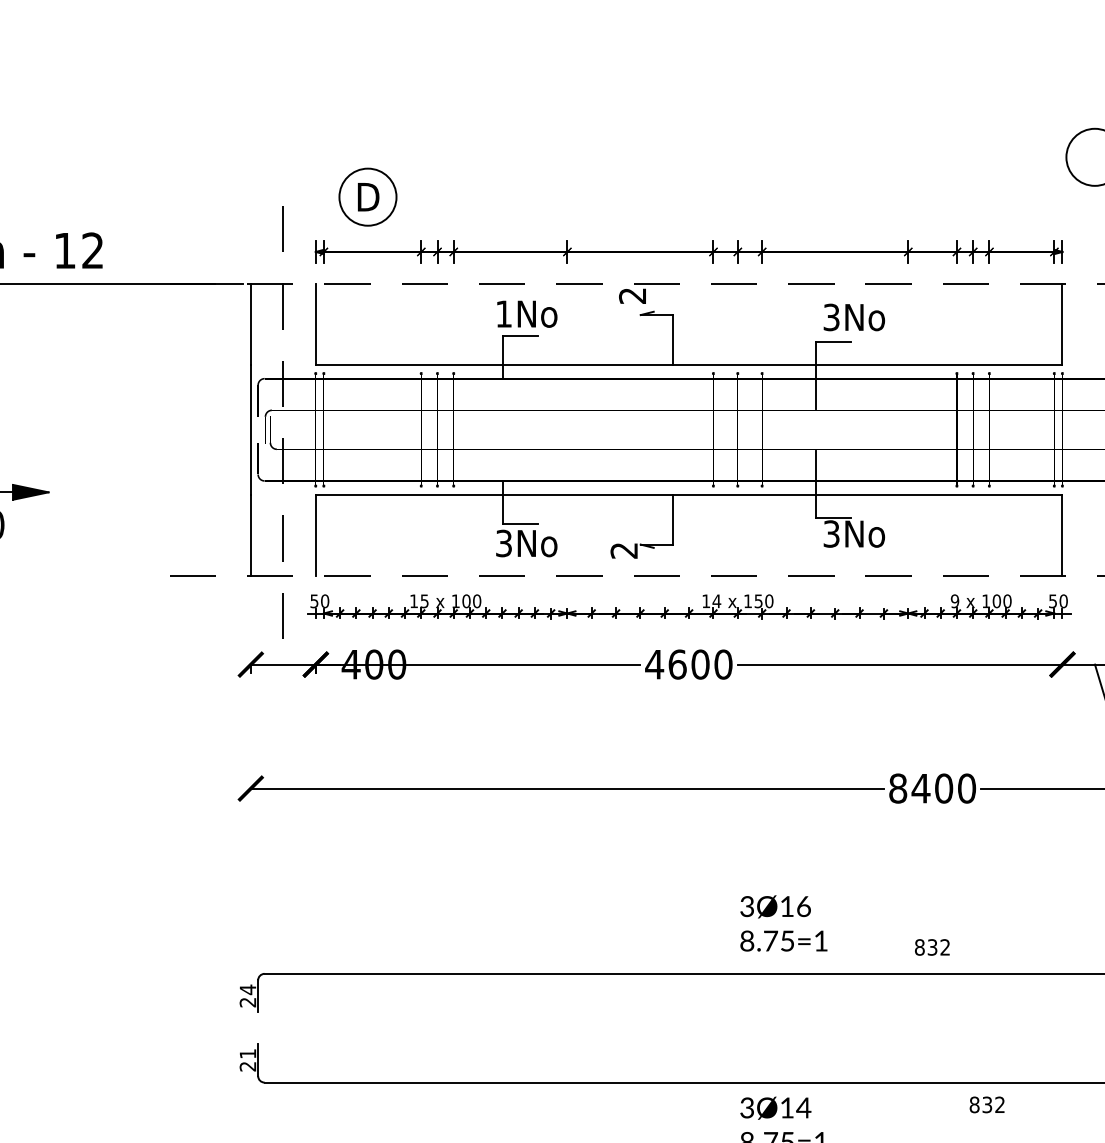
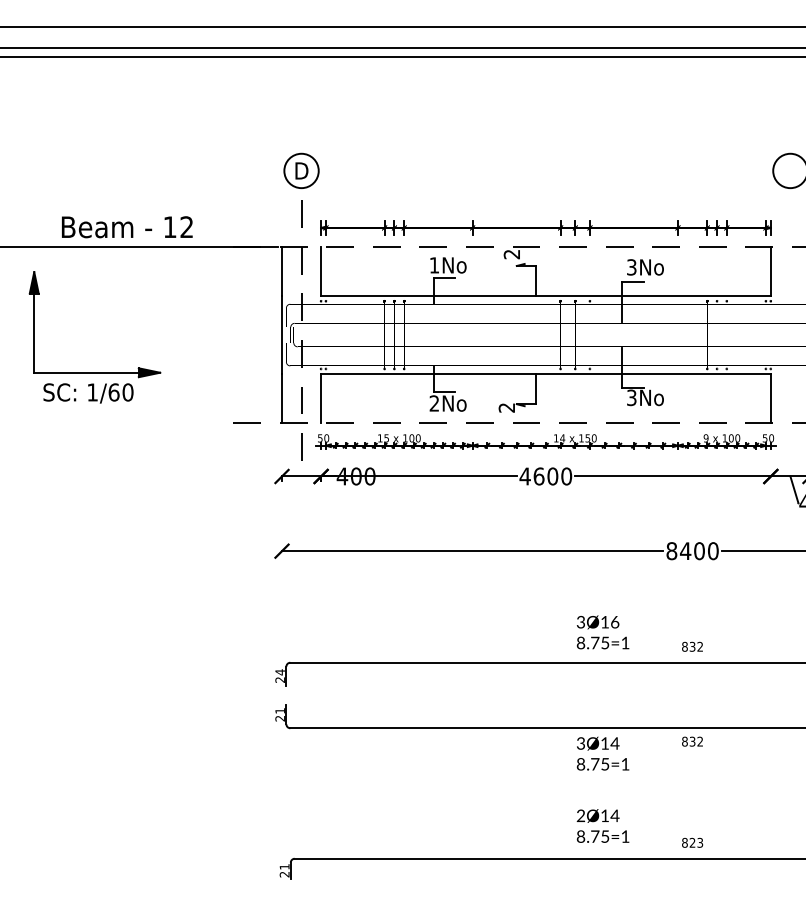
part: (367, 196) -> (301, 170), moved
text: (504, 543) -> (434, 403), 3No -> 2No
text: (987, 1104) -> (692, 741), moved

